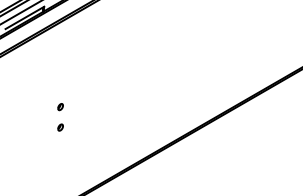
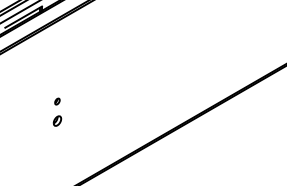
part: (60, 127) -> (57, 120), size x1.6

